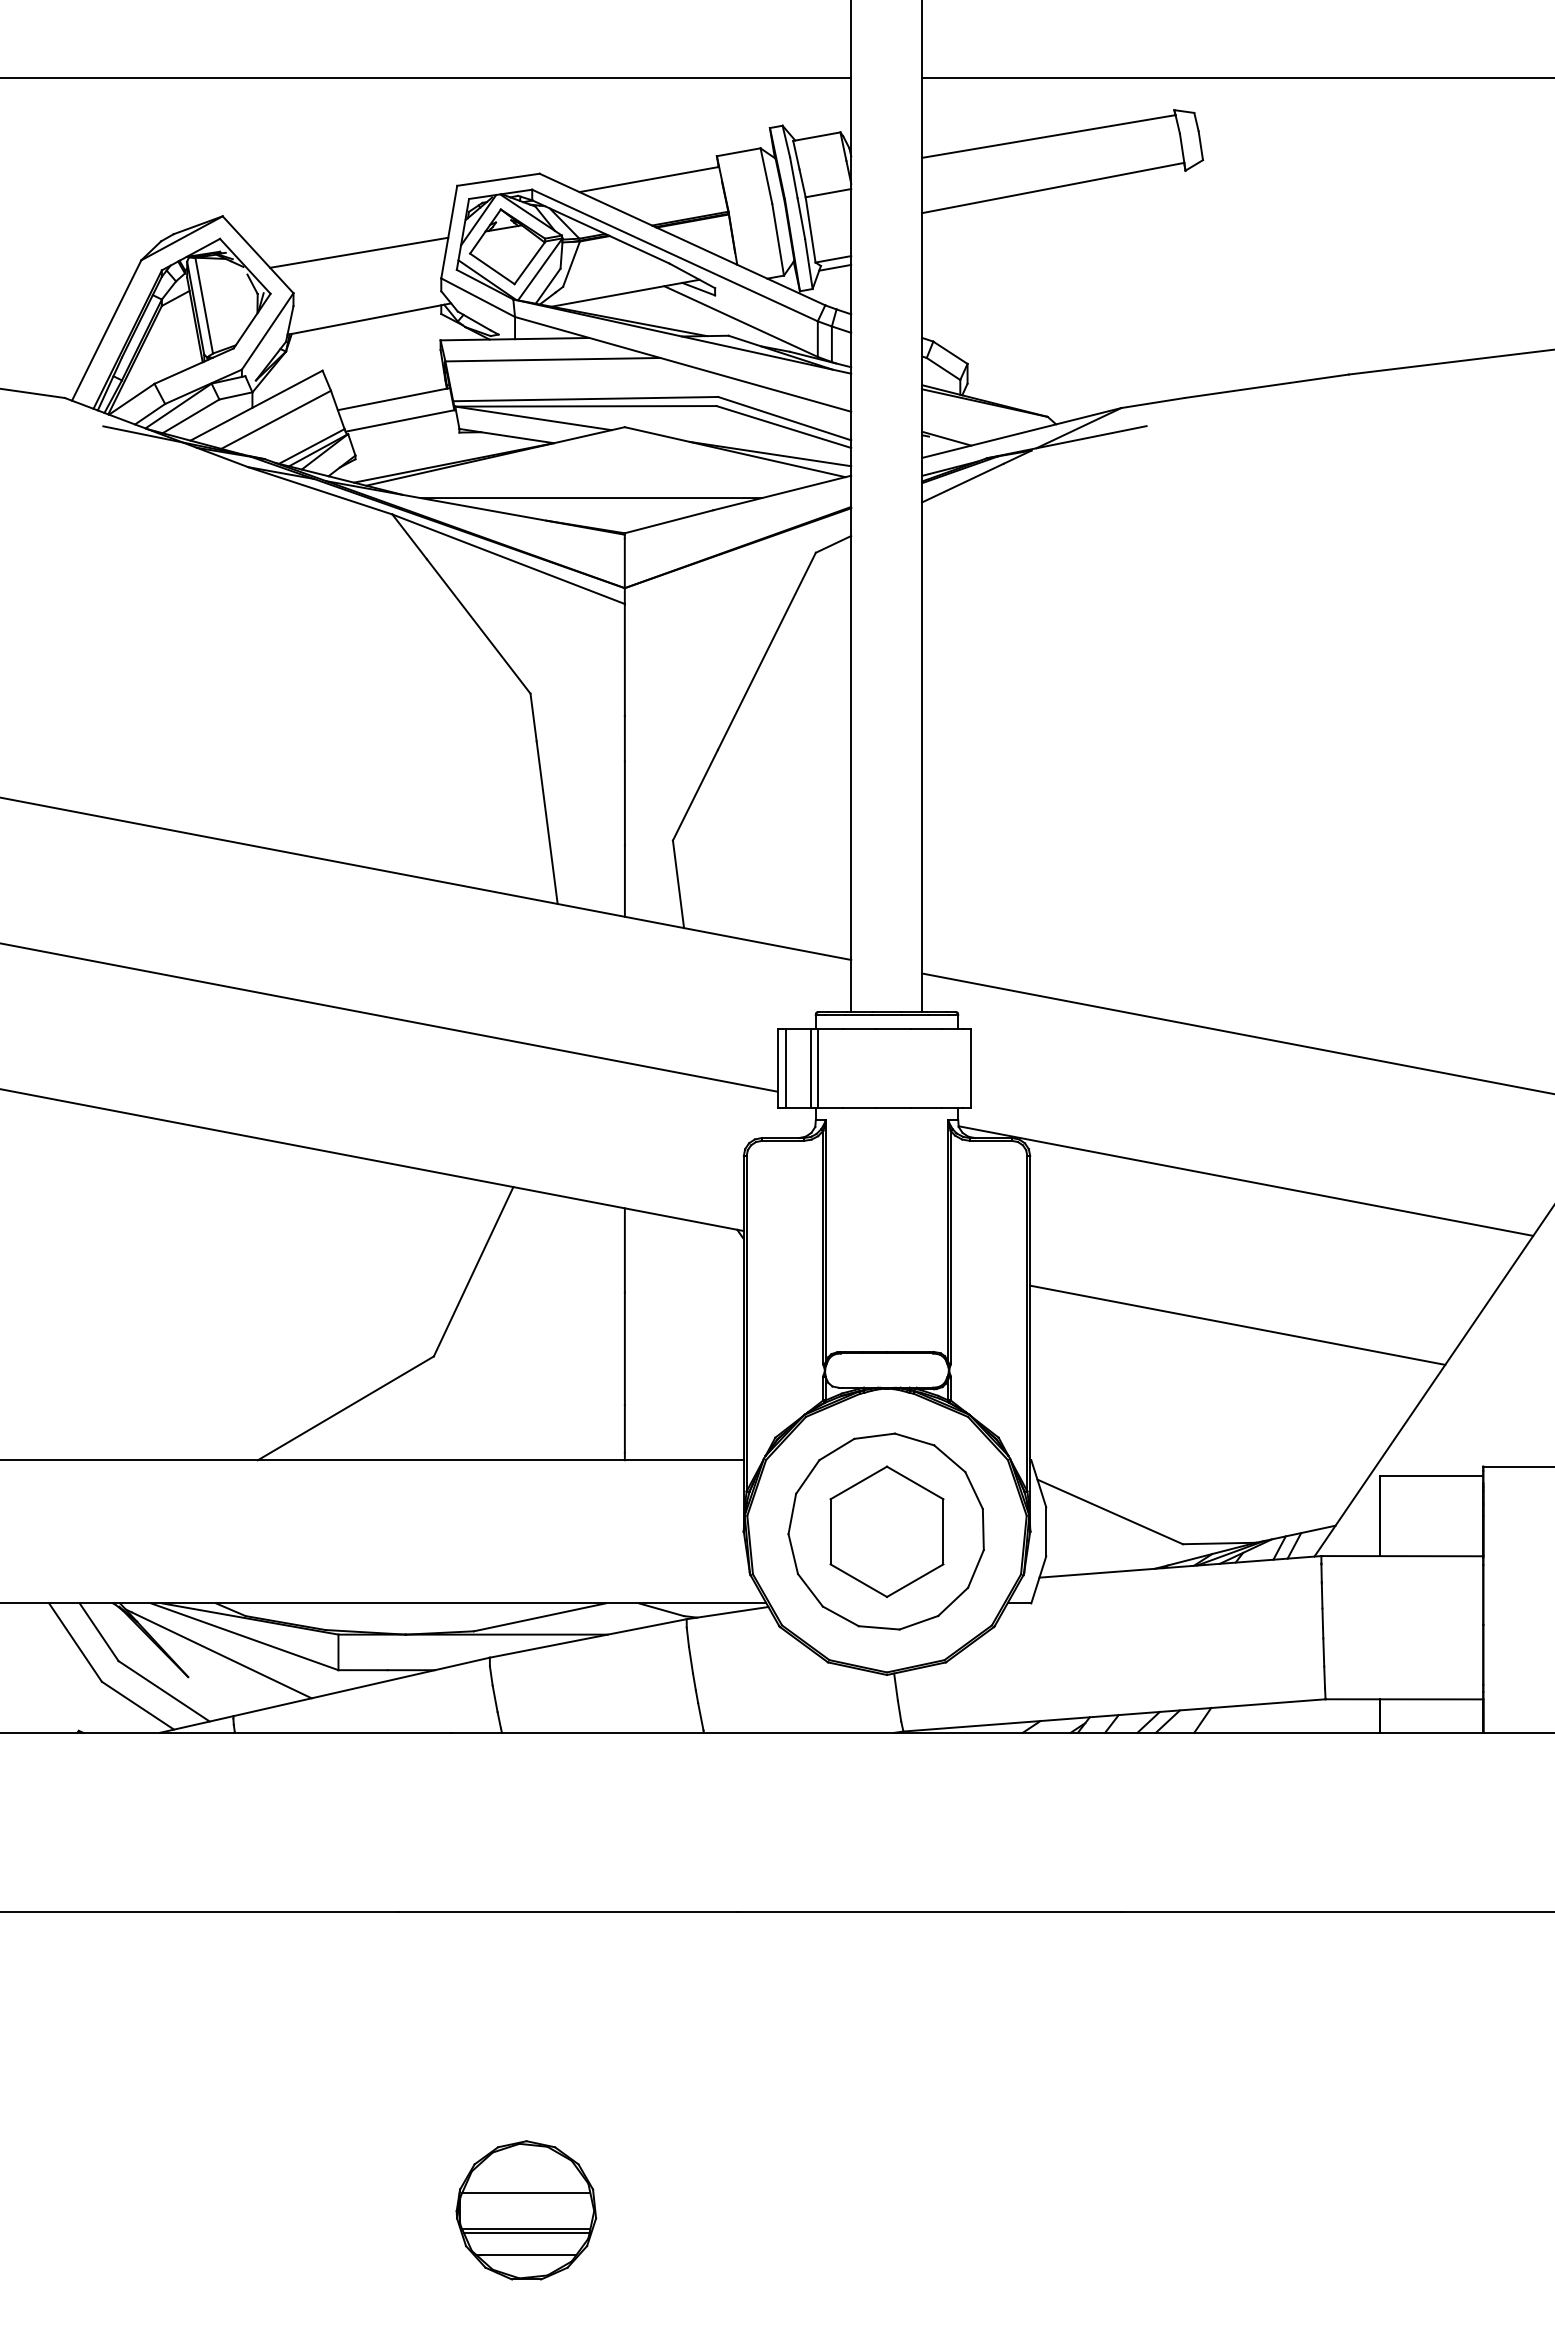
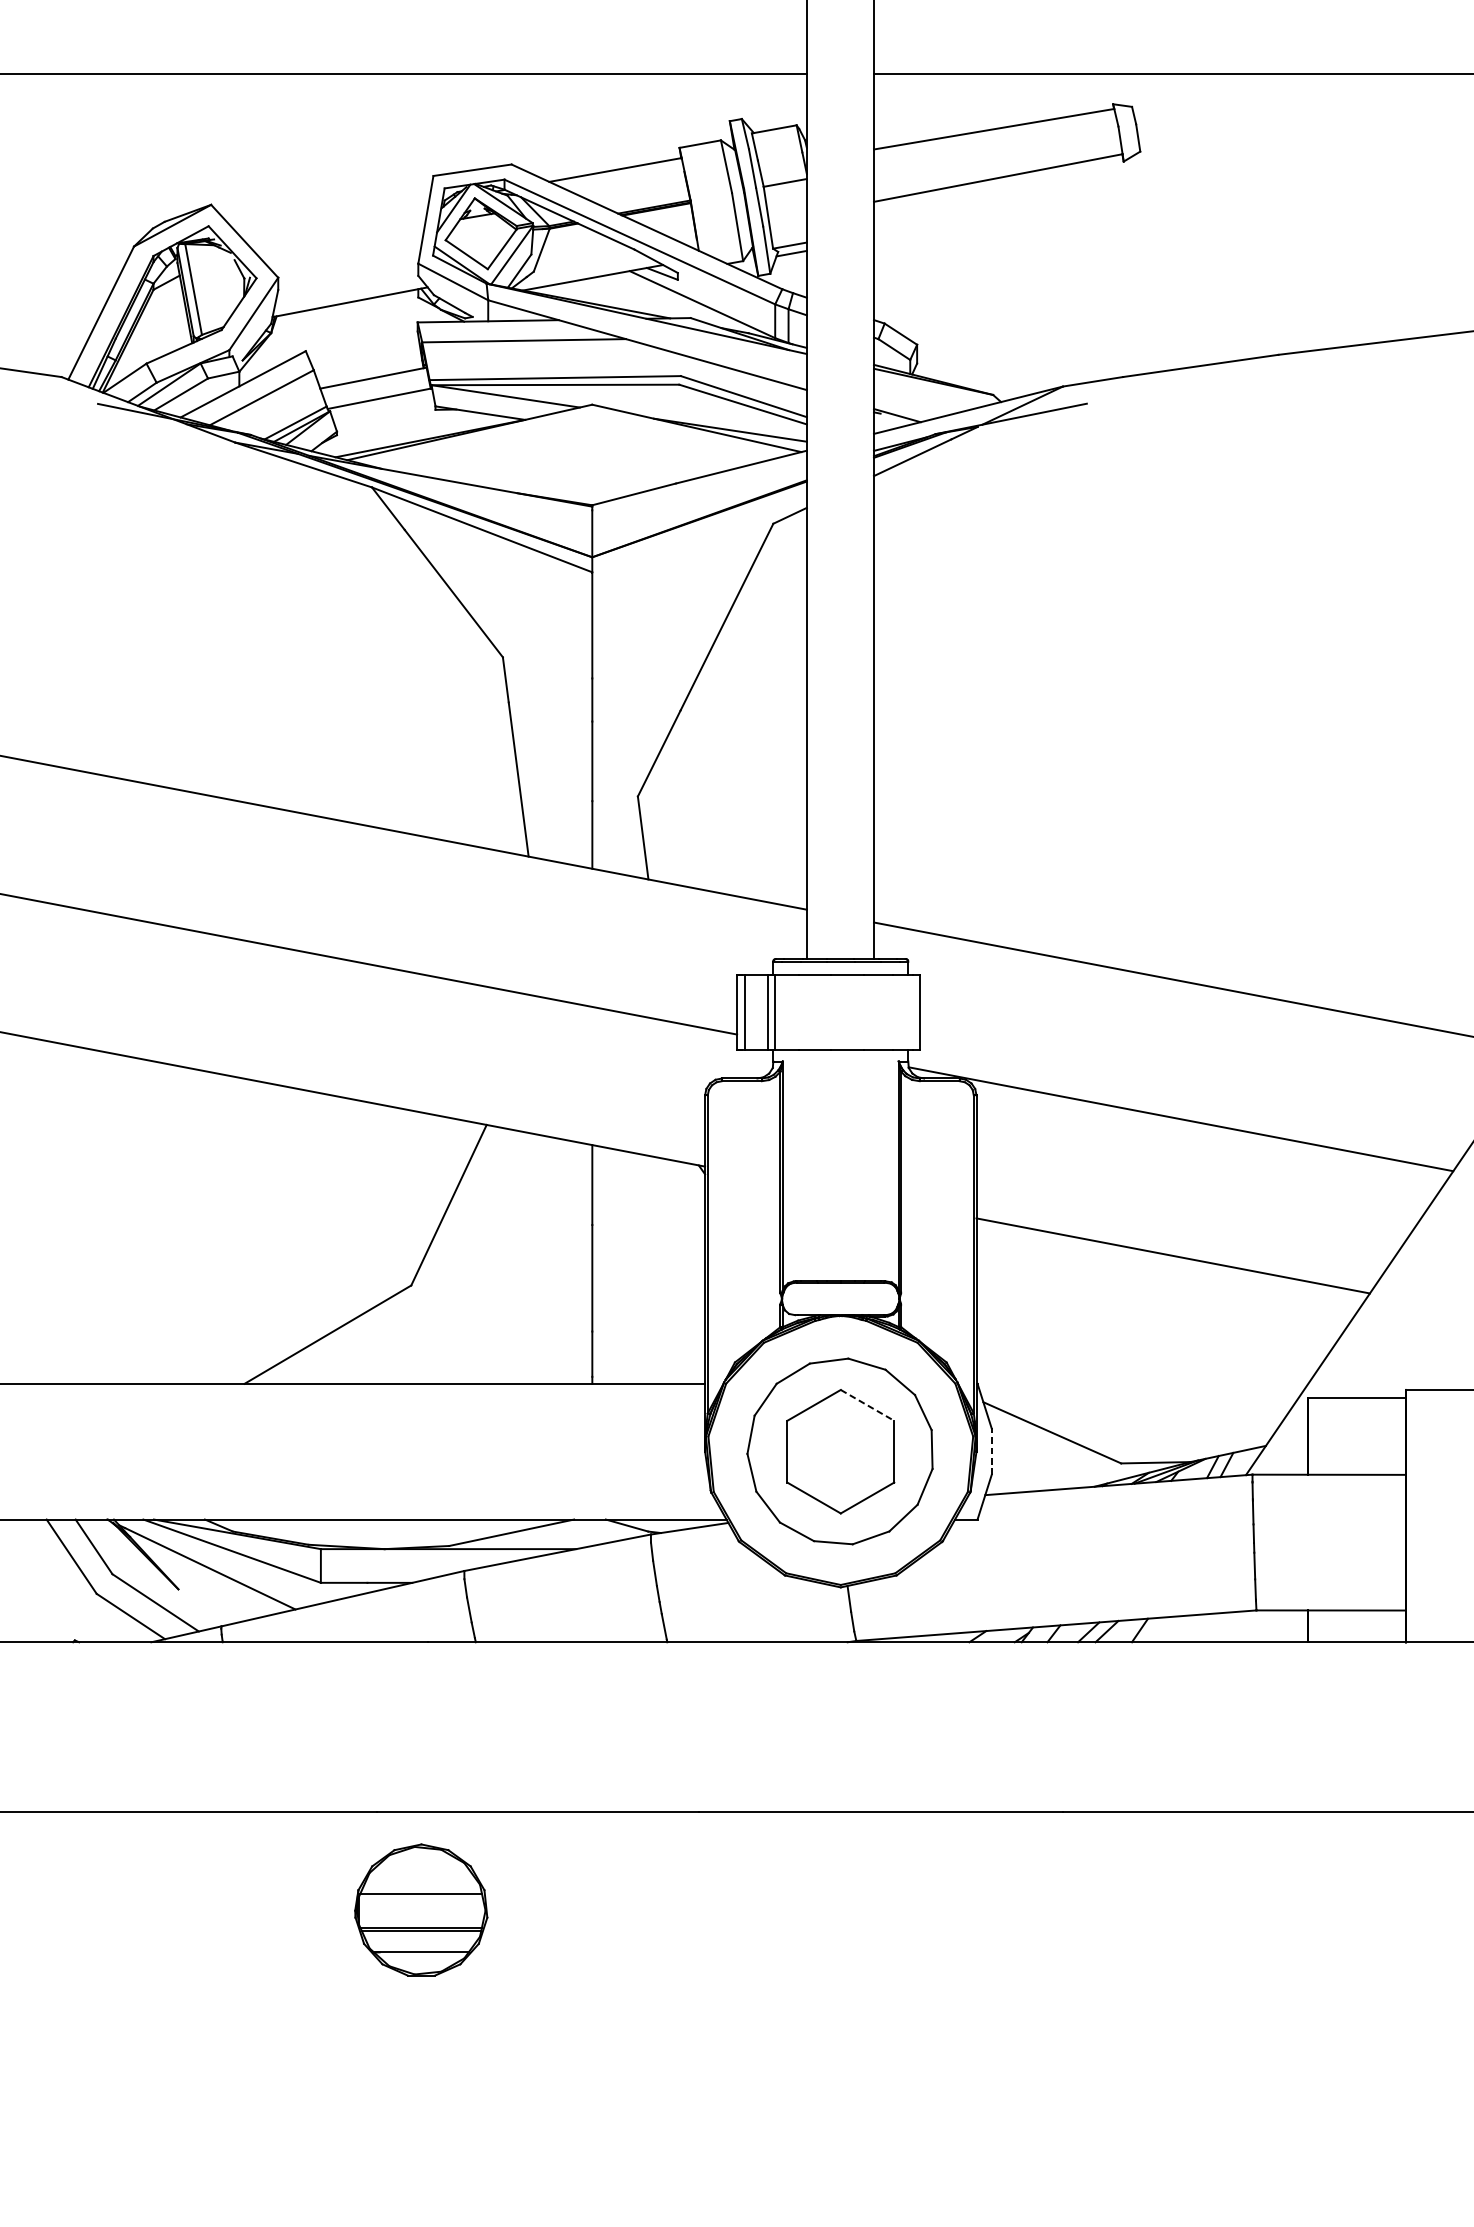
line: (359, 252) -> (340, 239), removed
line: (591, 498) -> (560, 472), removed
line: (915, 1482) -> (867, 1404), solid -> dashed
line: (1046, 1531) -> (991, 1451), solid -> dashed
part: (526, 2210) -> (421, 1910), moved

